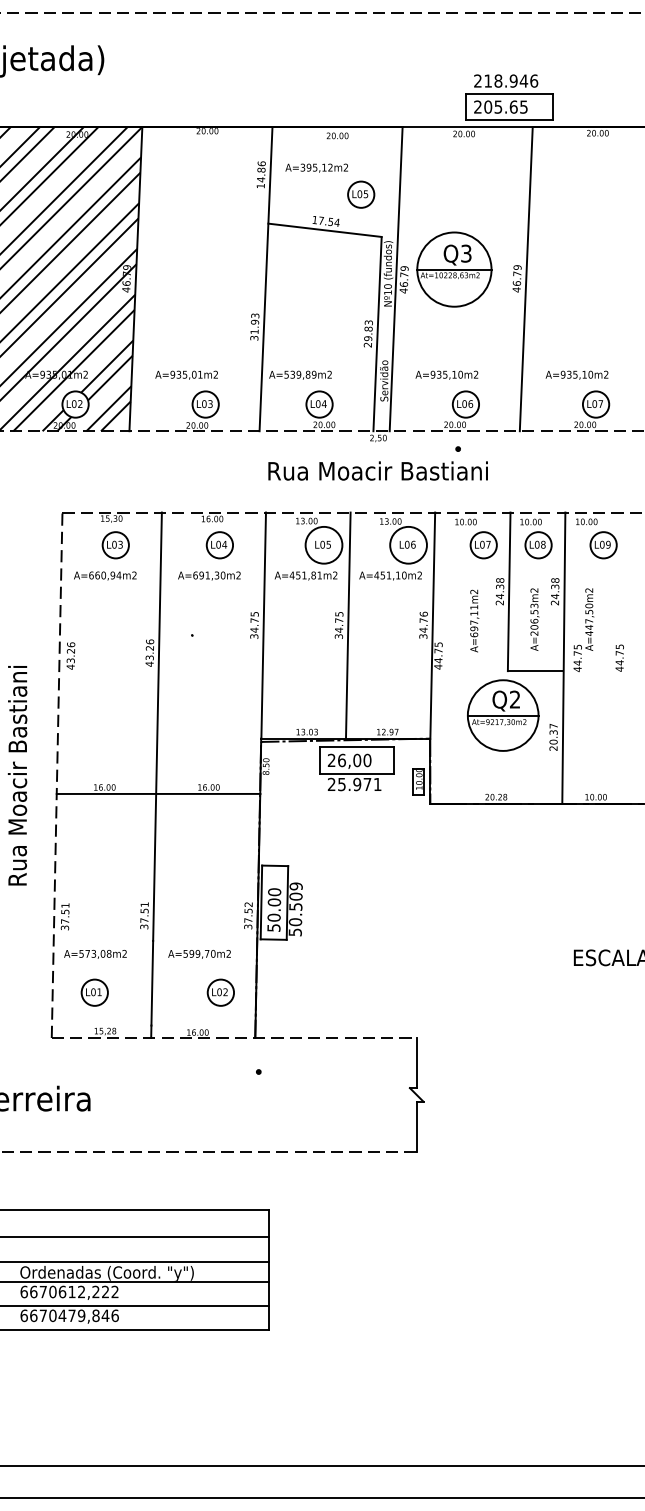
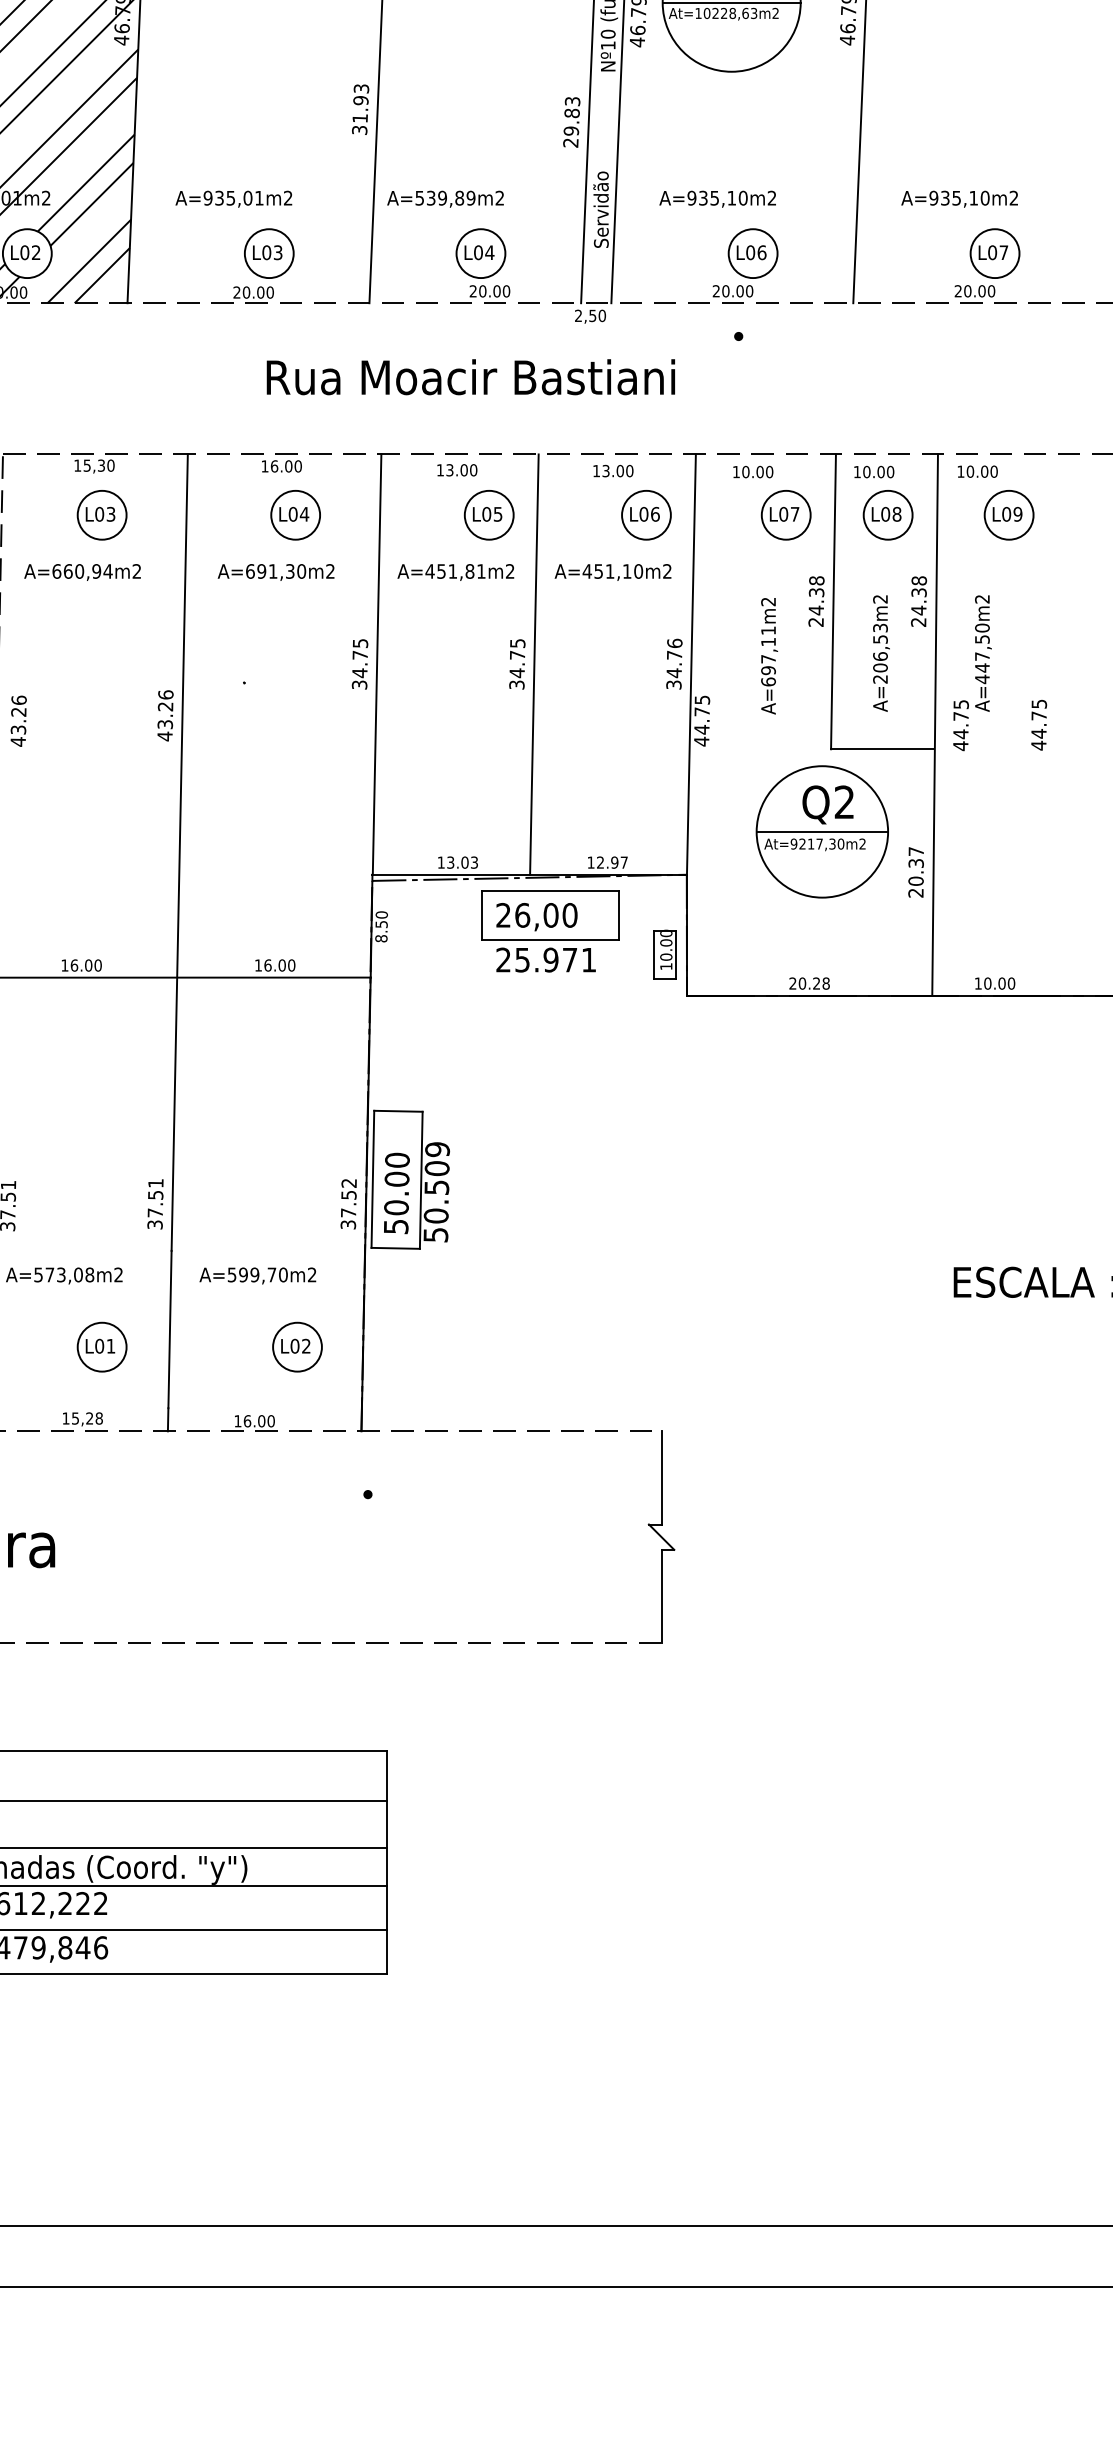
text: (377, 470) -> (469, 376), moved
circle: (323, 545) -> (488, 515), size x0.71
circle: (408, 545) -> (646, 515), size x0.71
part: (94, 992) -> (101, 1346), moved

